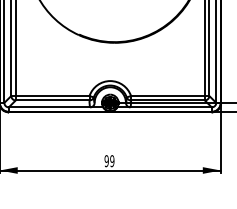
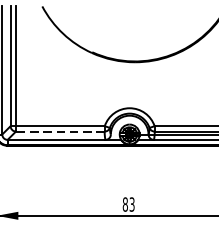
line: (52, 100) -> (60, 131), solid -> dashed
text: (109, 161) -> (128, 204), 99 -> 83

